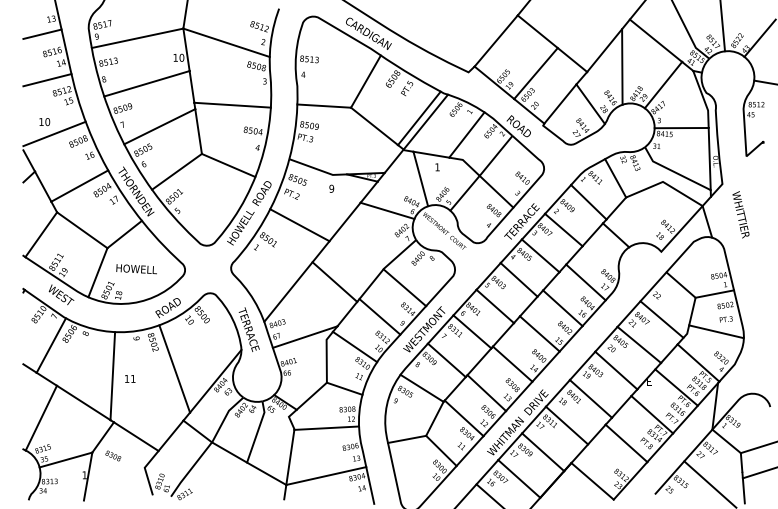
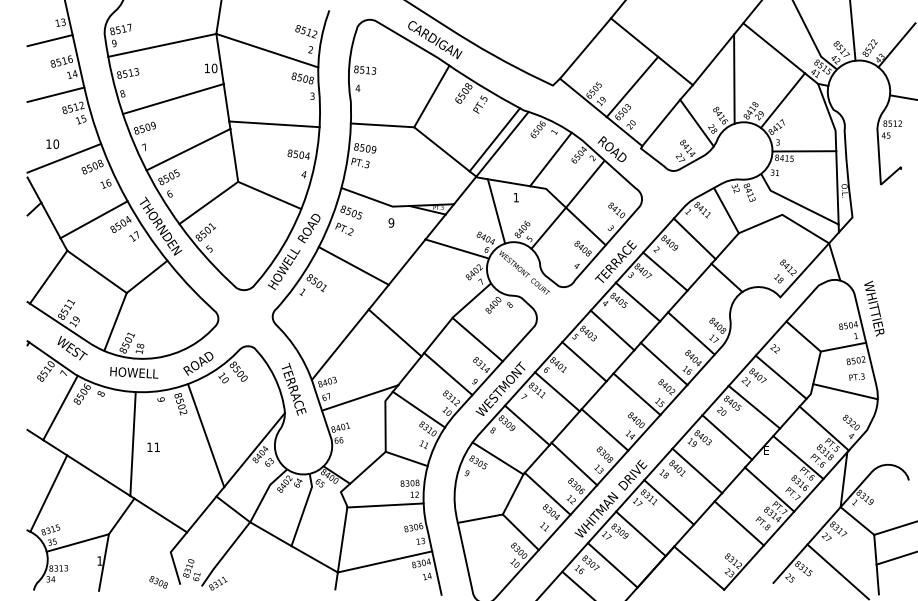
text: (741, 214) -> (874, 308), moved
text: (136, 268) -> (134, 372), moved
text: (113, 456) -> (158, 582), moved

